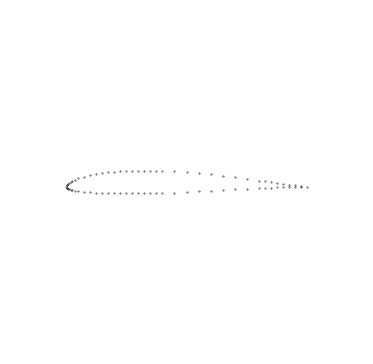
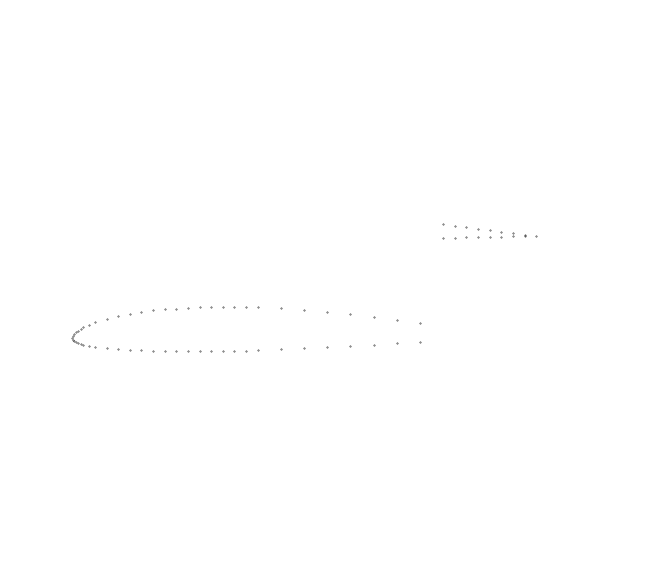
part: (283, 184) -> (491, 231), moved

